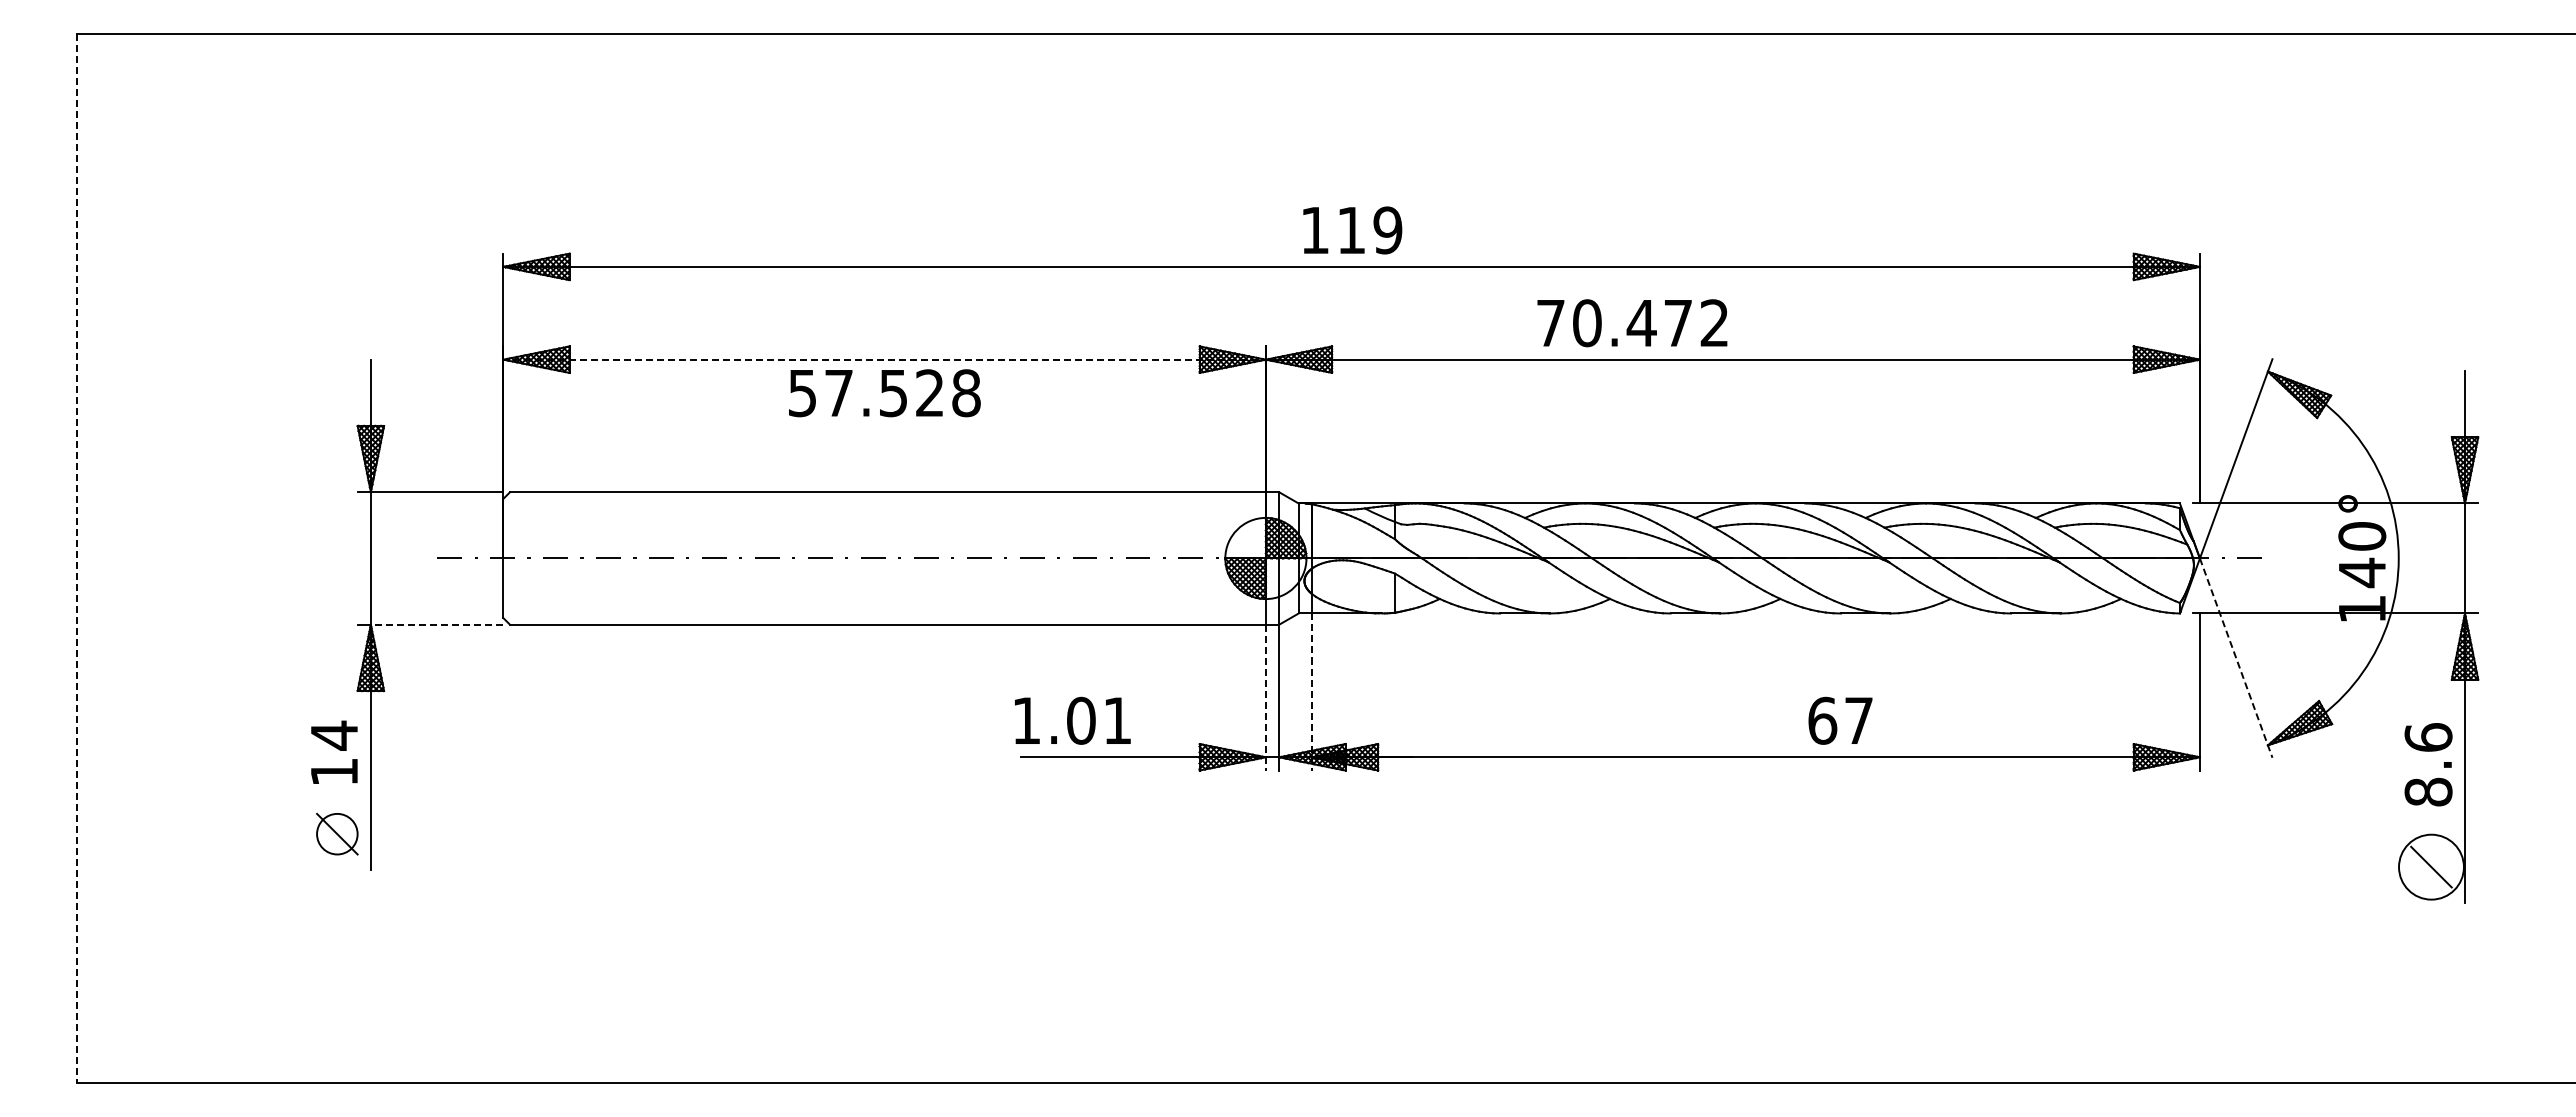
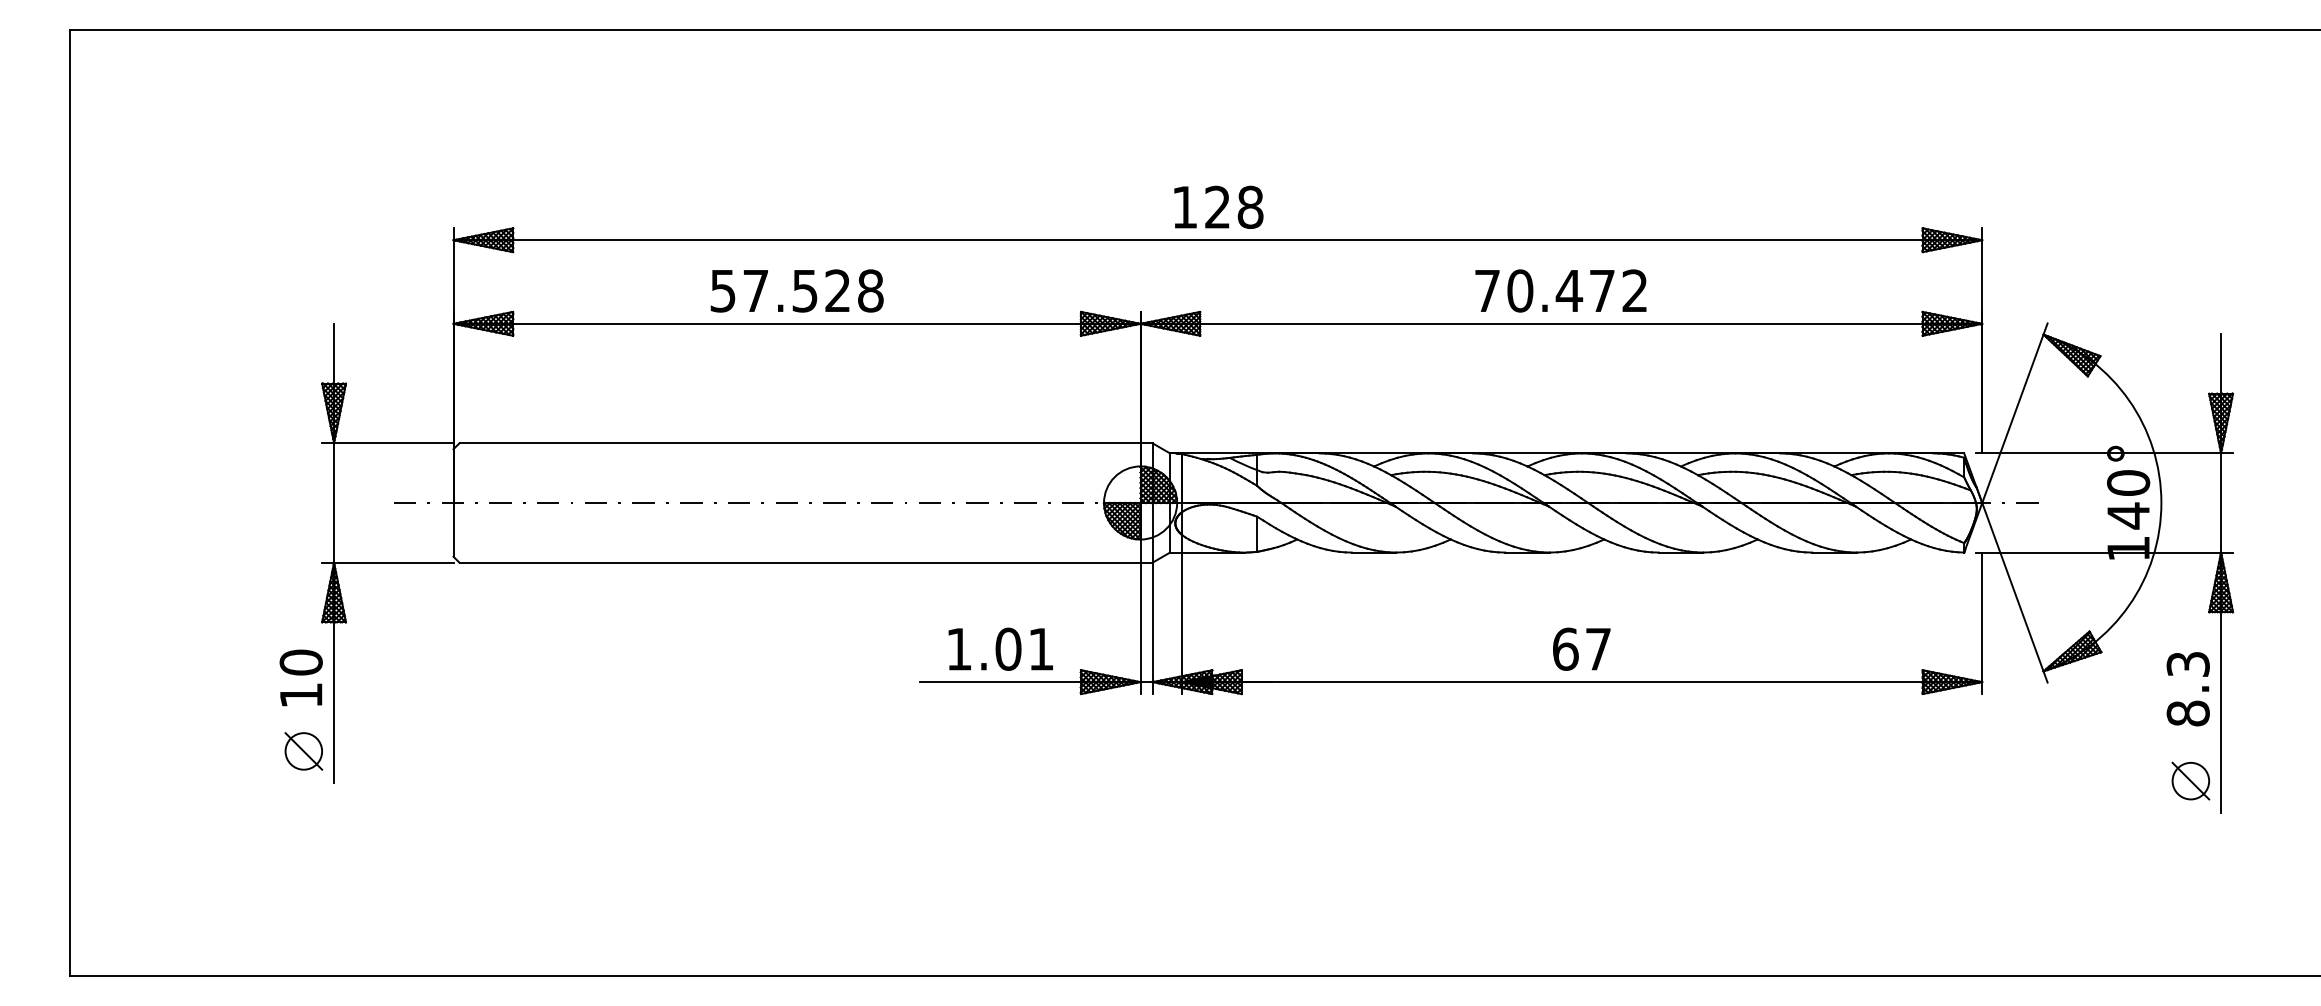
text: (1369, 230) -> (1233, 207), 119 -> 128
text: (1632, 323) -> (1561, 291), moved
line: (885, 359) -> (797, 323), dashed -> solid
text: (884, 393) -> (796, 291), moved
line: (77, 558) -> (69, 503), dashed -> solid
line: (436, 624) -> (393, 562), dashed -> solid
line: (2236, 658) -> (2015, 593), dashed -> solid
line: (1311, 692) -> (1181, 623), dashed -> solid
line: (1265, 697) -> (1140, 628), dashed -> solid
text: (1072, 720) -> (1000, 648), moved
text: (1840, 720) -> (1581, 648), moved
text: (334, 735) -> (301, 662), 14 -> 10
text: (2428, 737) -> (2188, 664), 8.6 -> 8.3
circle: (2431, 866) -> (2190, 780), size x0.62

